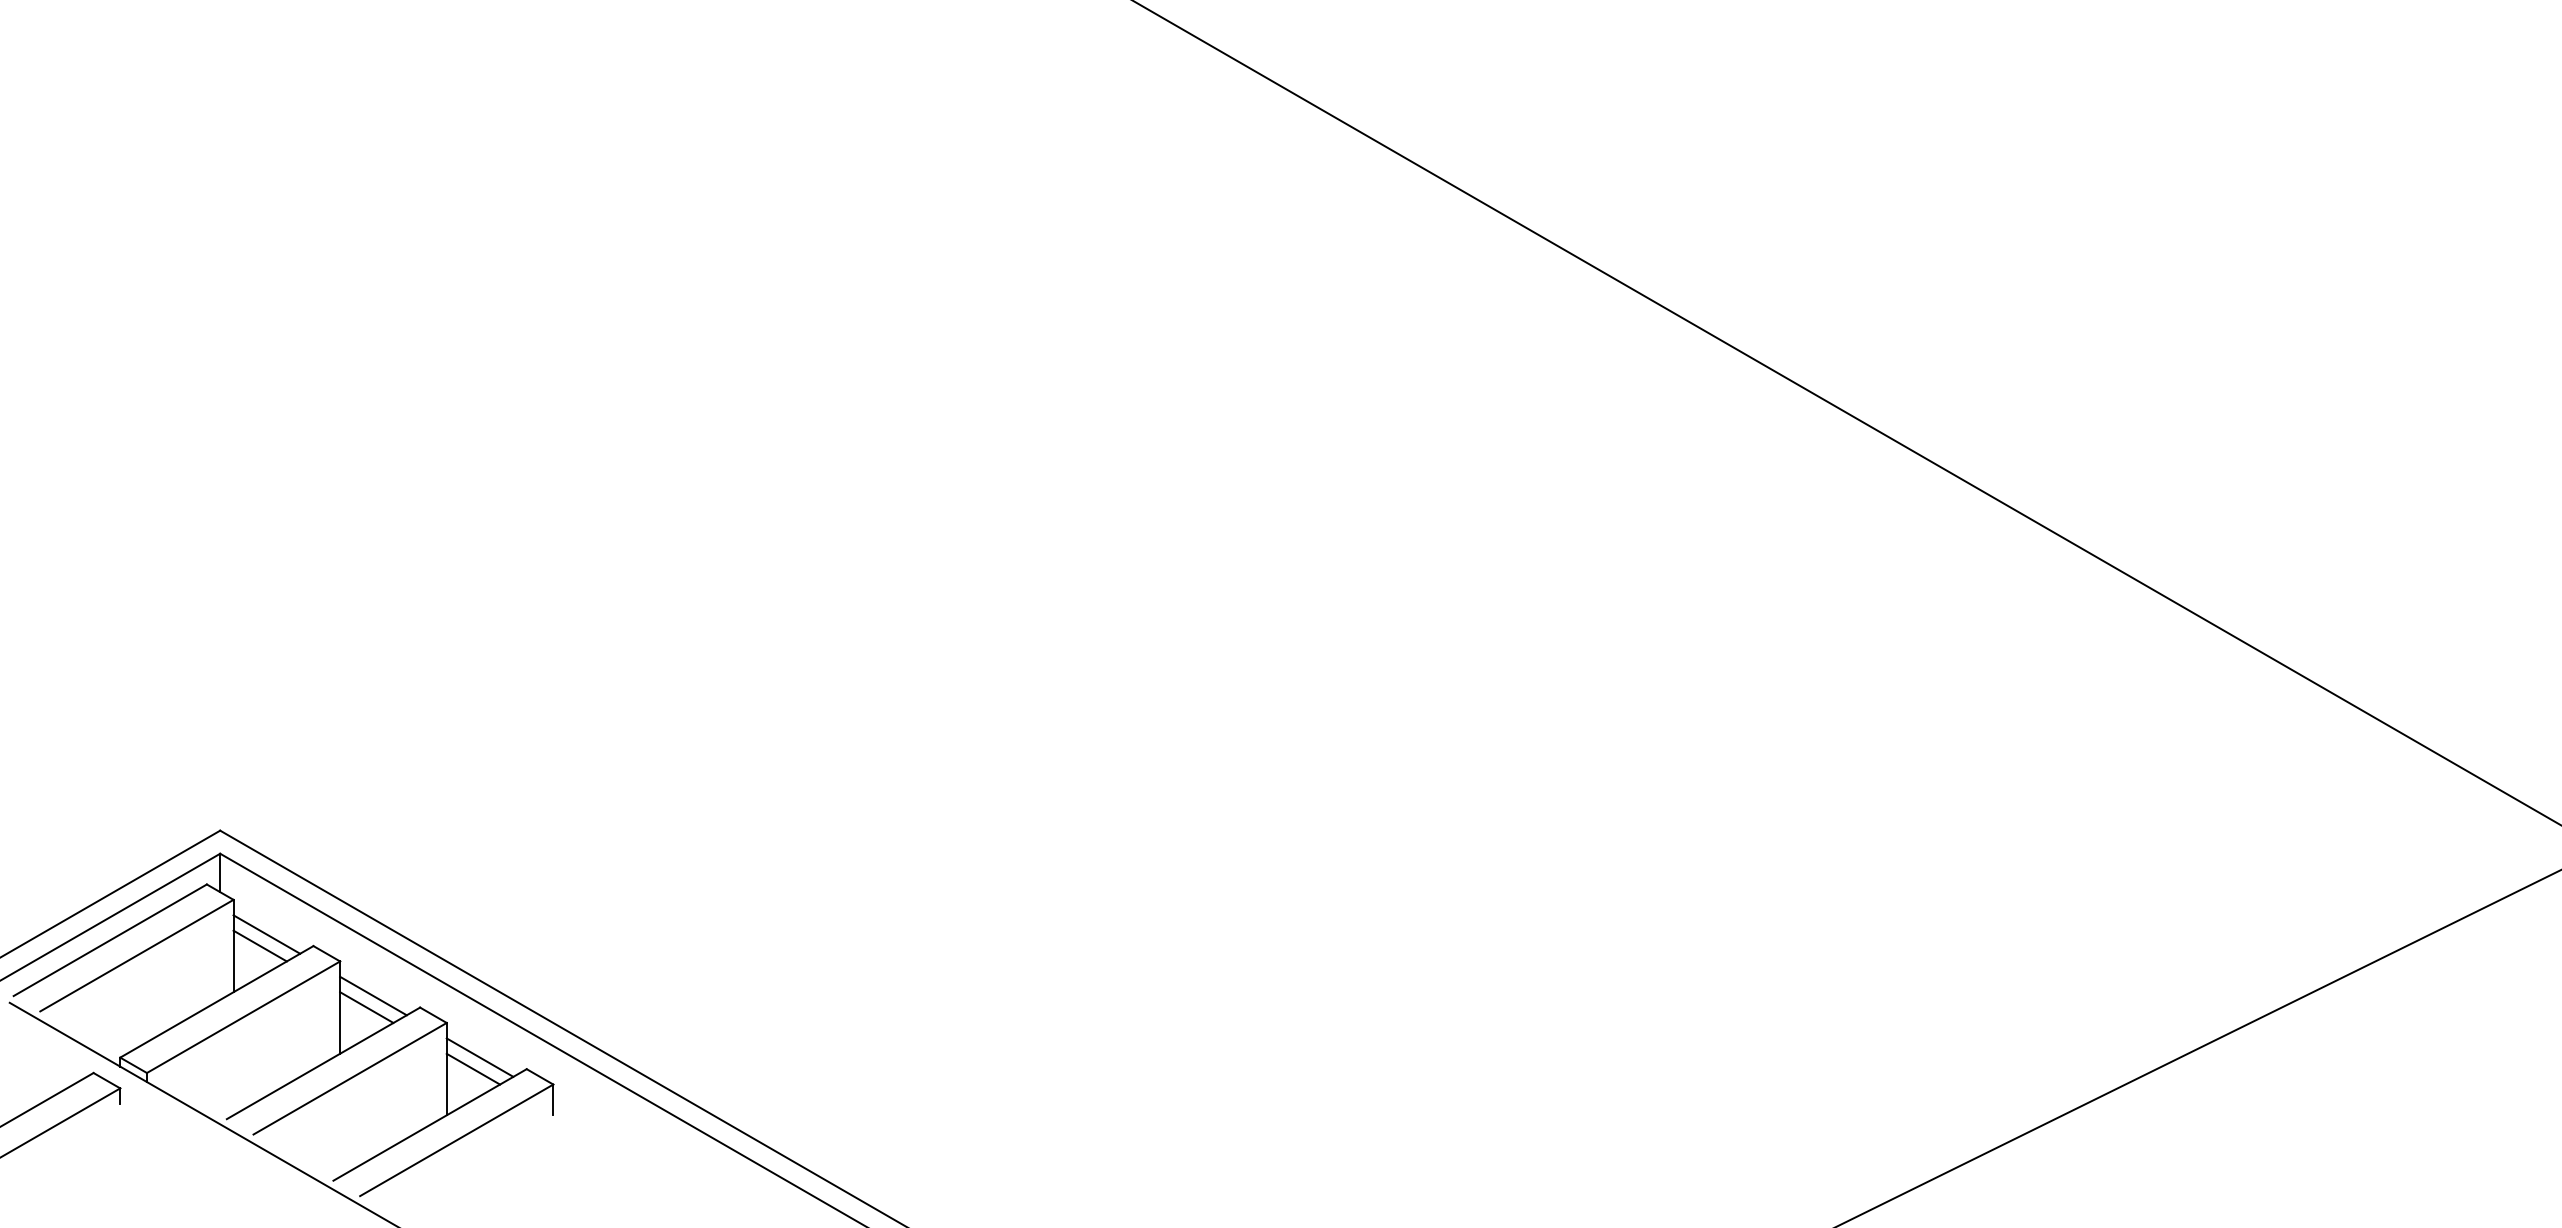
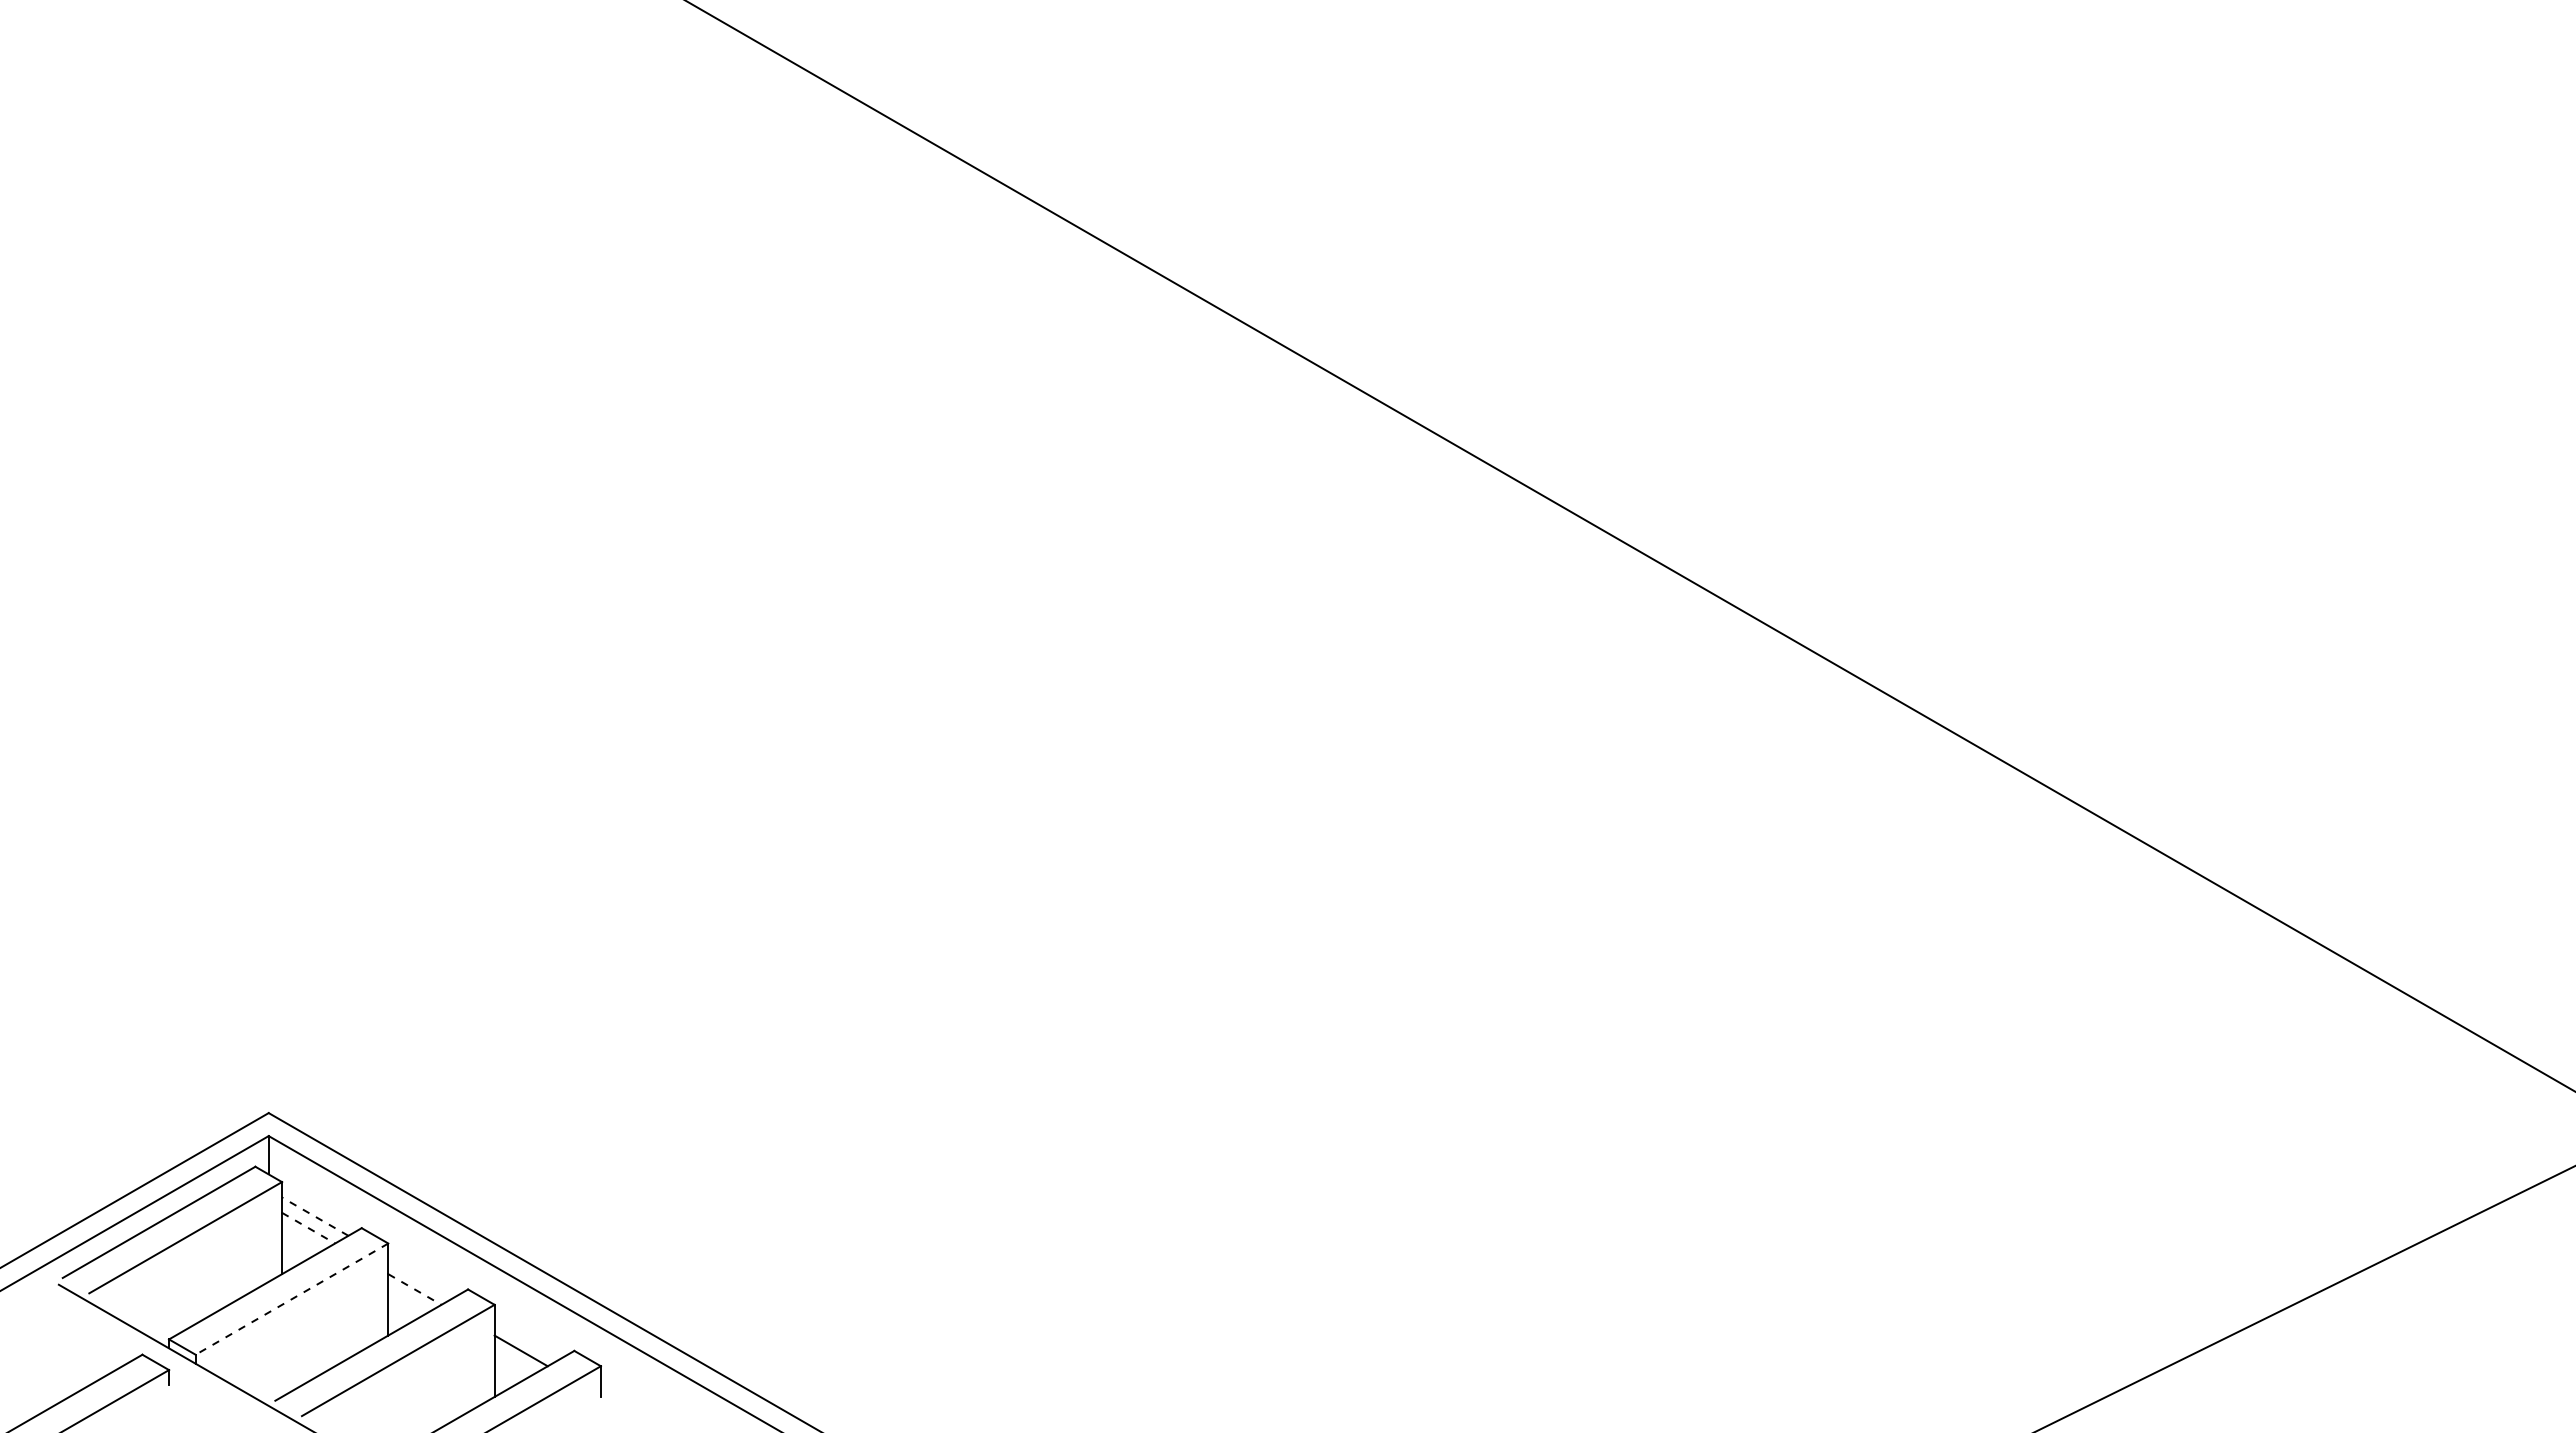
line: (266, 934) -> (314, 1216), solid -> dashed
line: (260, 946) -> (308, 1228), solid -> dashed
line: (373, 995) -> (421, 1277), removed
line: (366, 1007) -> (414, 1289), solid -> dashed
line: (243, 1017) -> (291, 1299), solid -> dashed
line: (479, 1057) -> (527, 1339), removed

